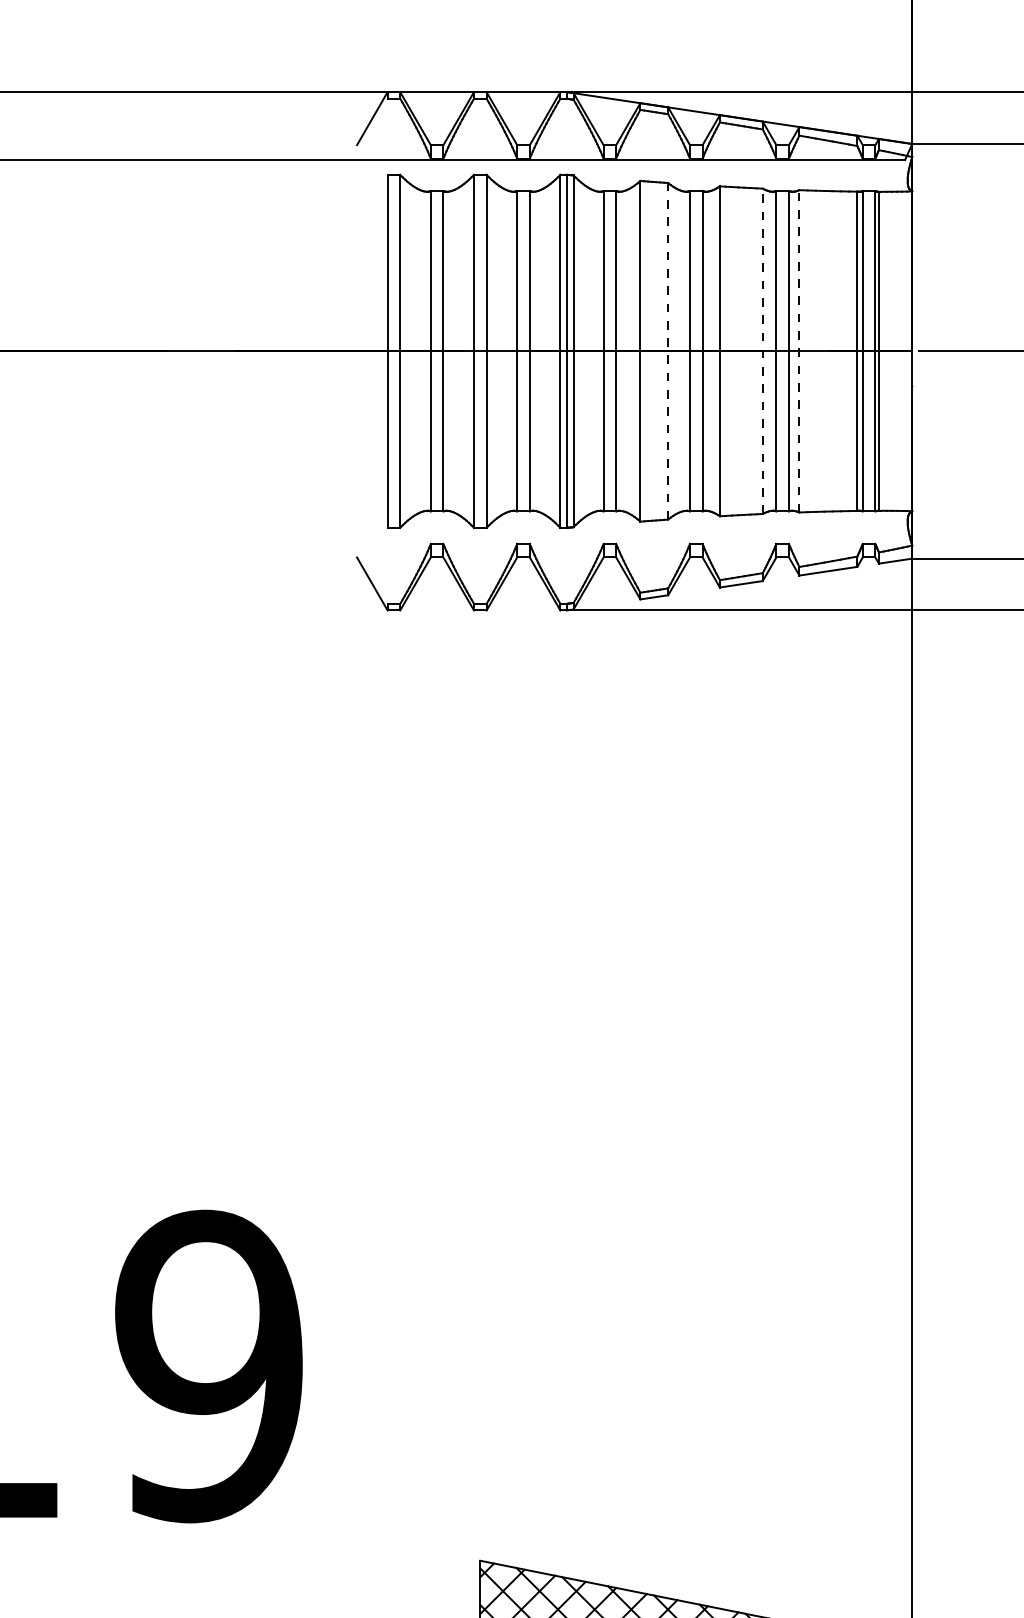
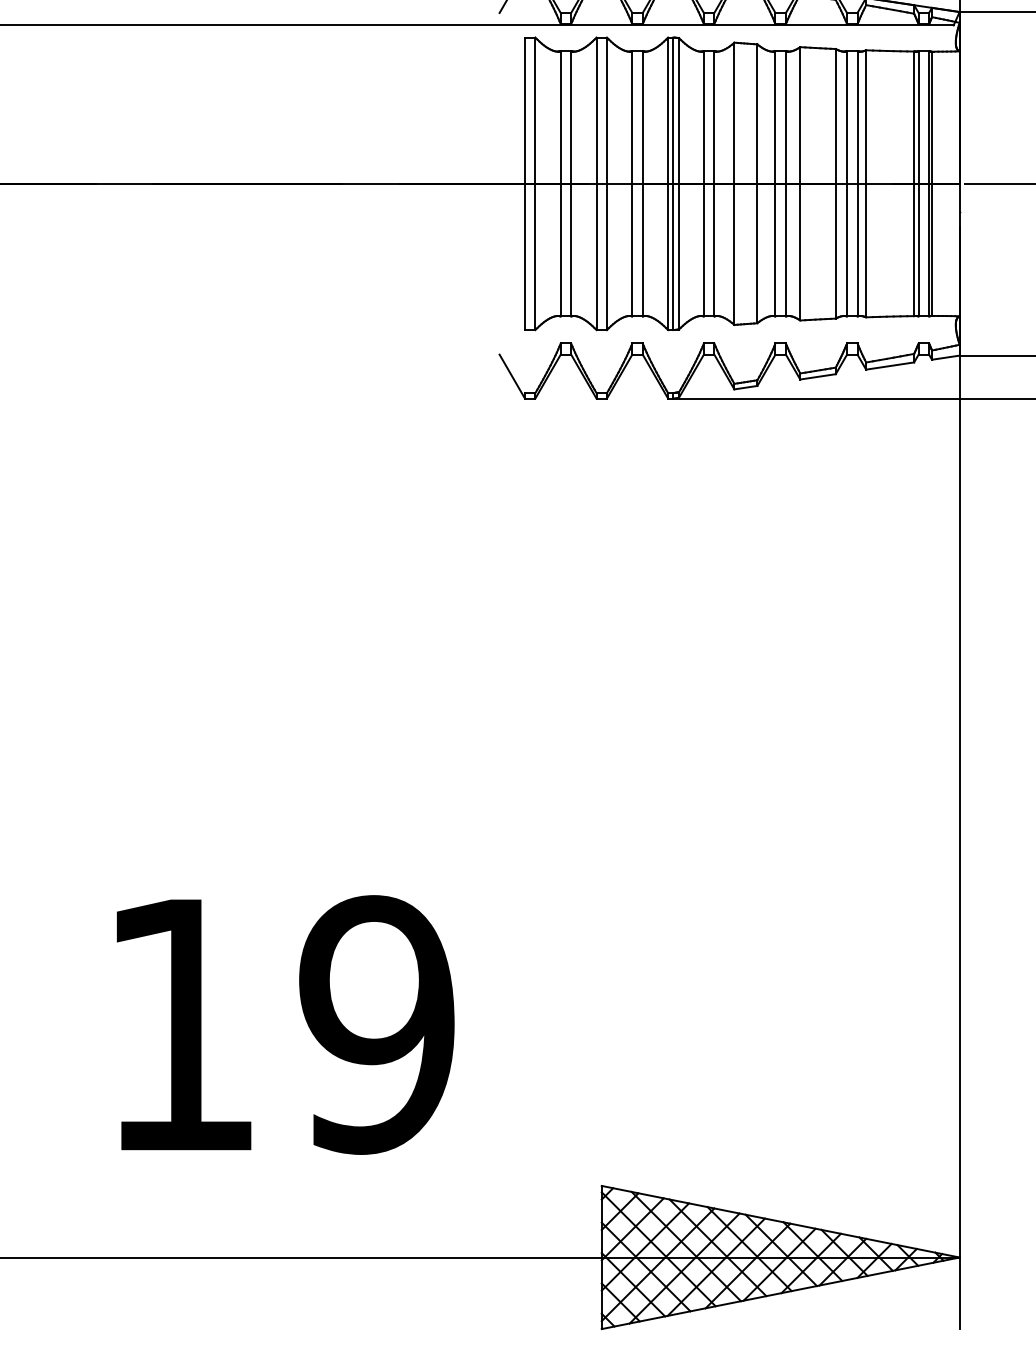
line: (668, 350) -> (757, 183), dashed -> solid
line: (762, 350) -> (835, 183), dashed -> solid
line: (799, 350) -> (866, 183), dashed -> solid

